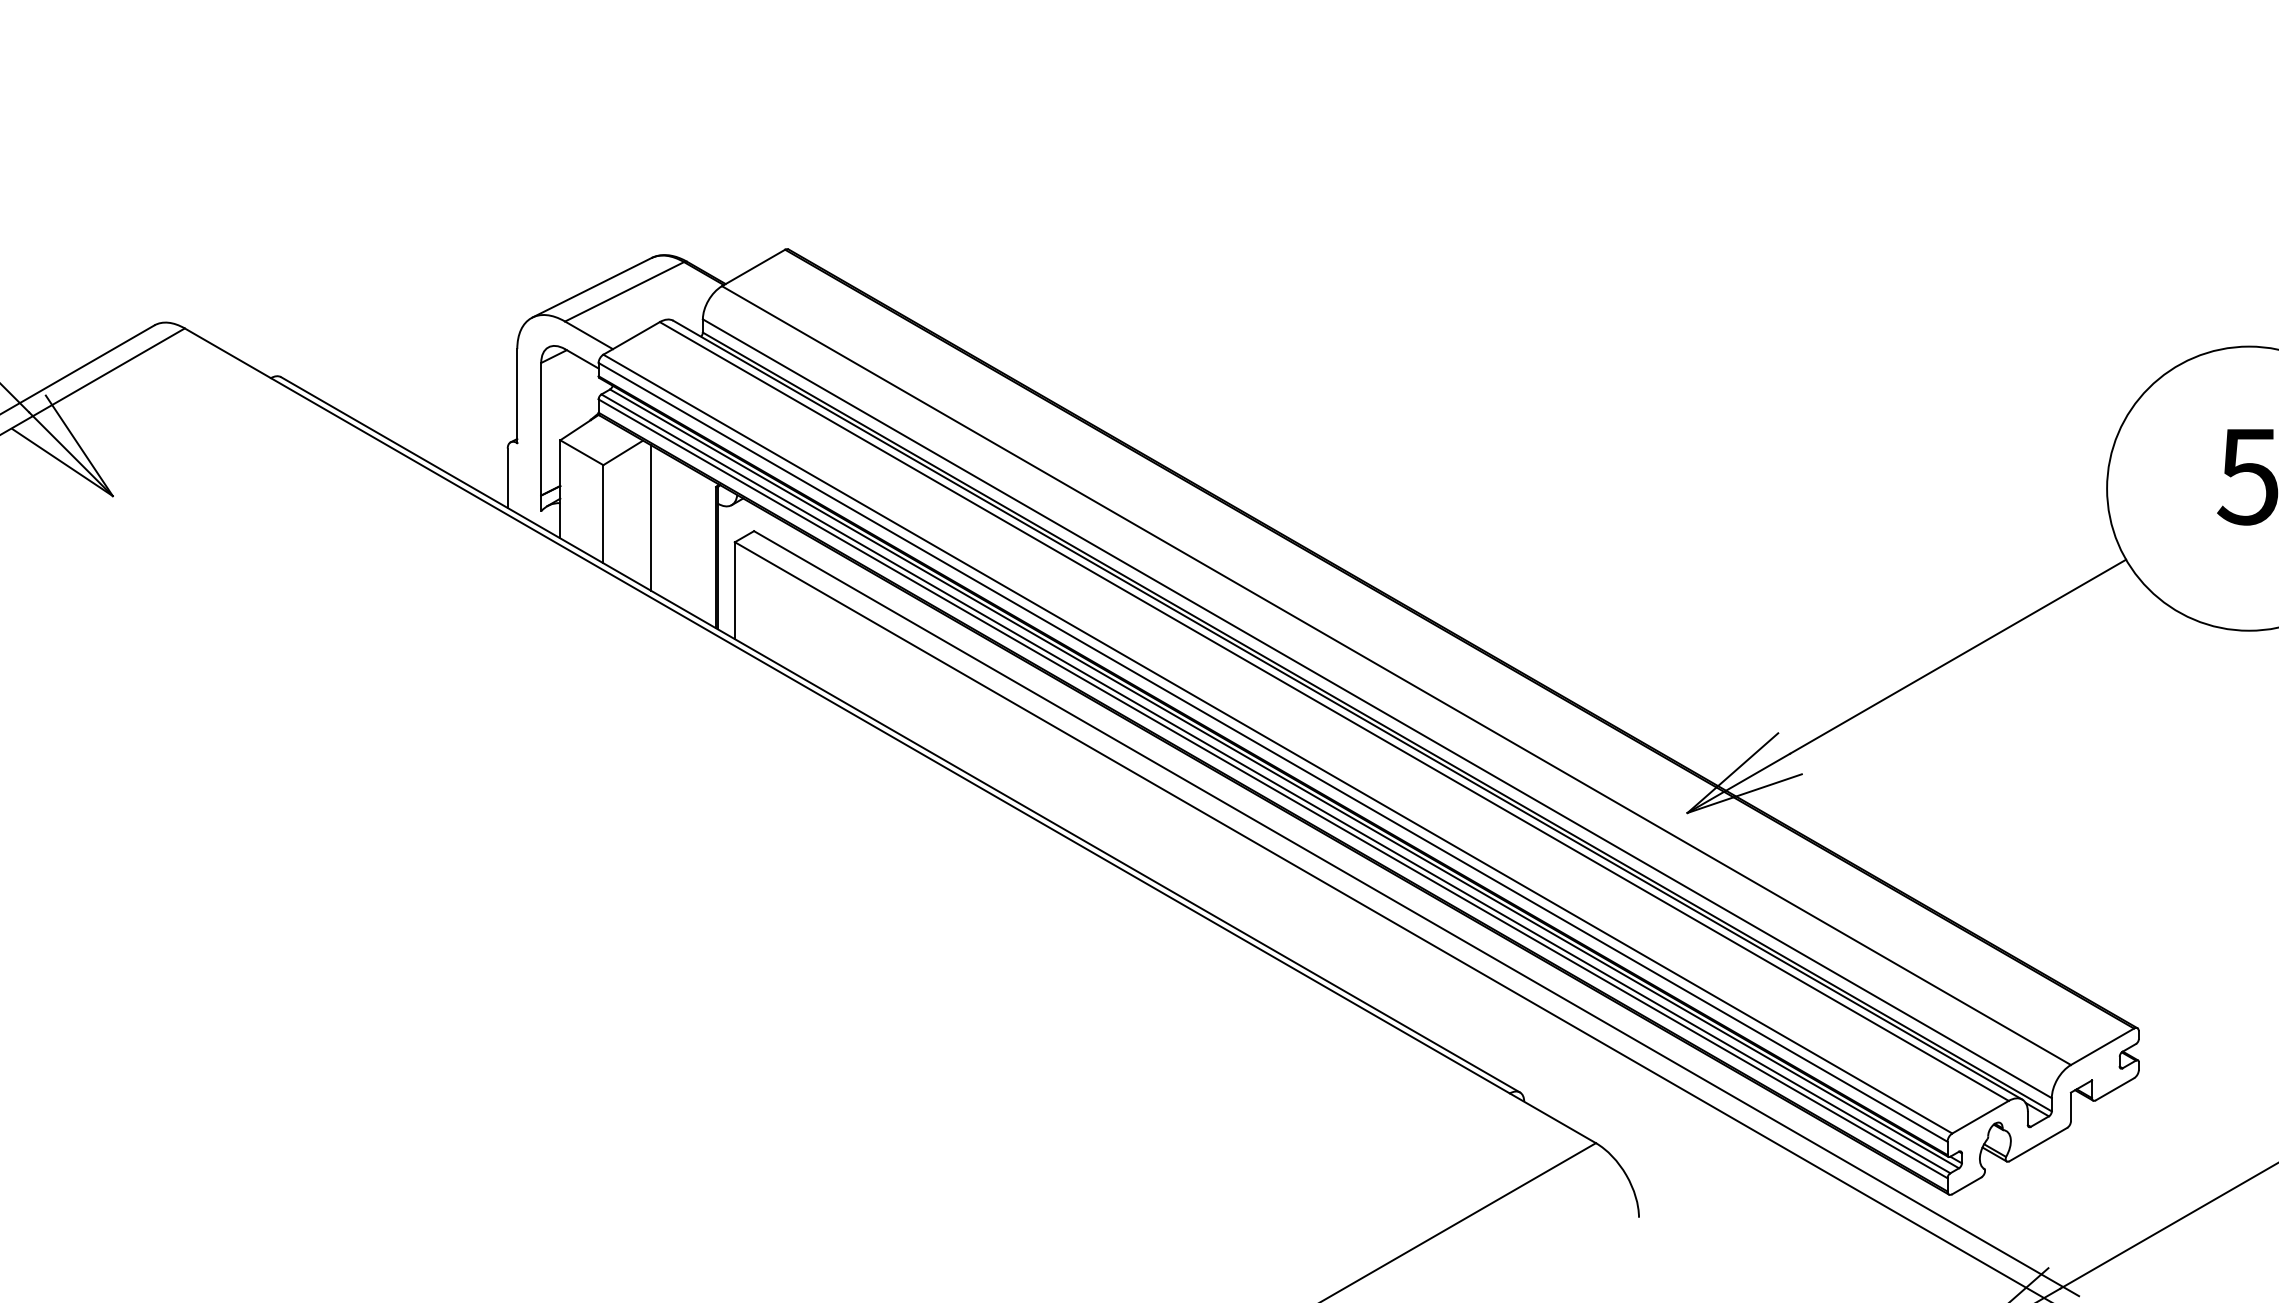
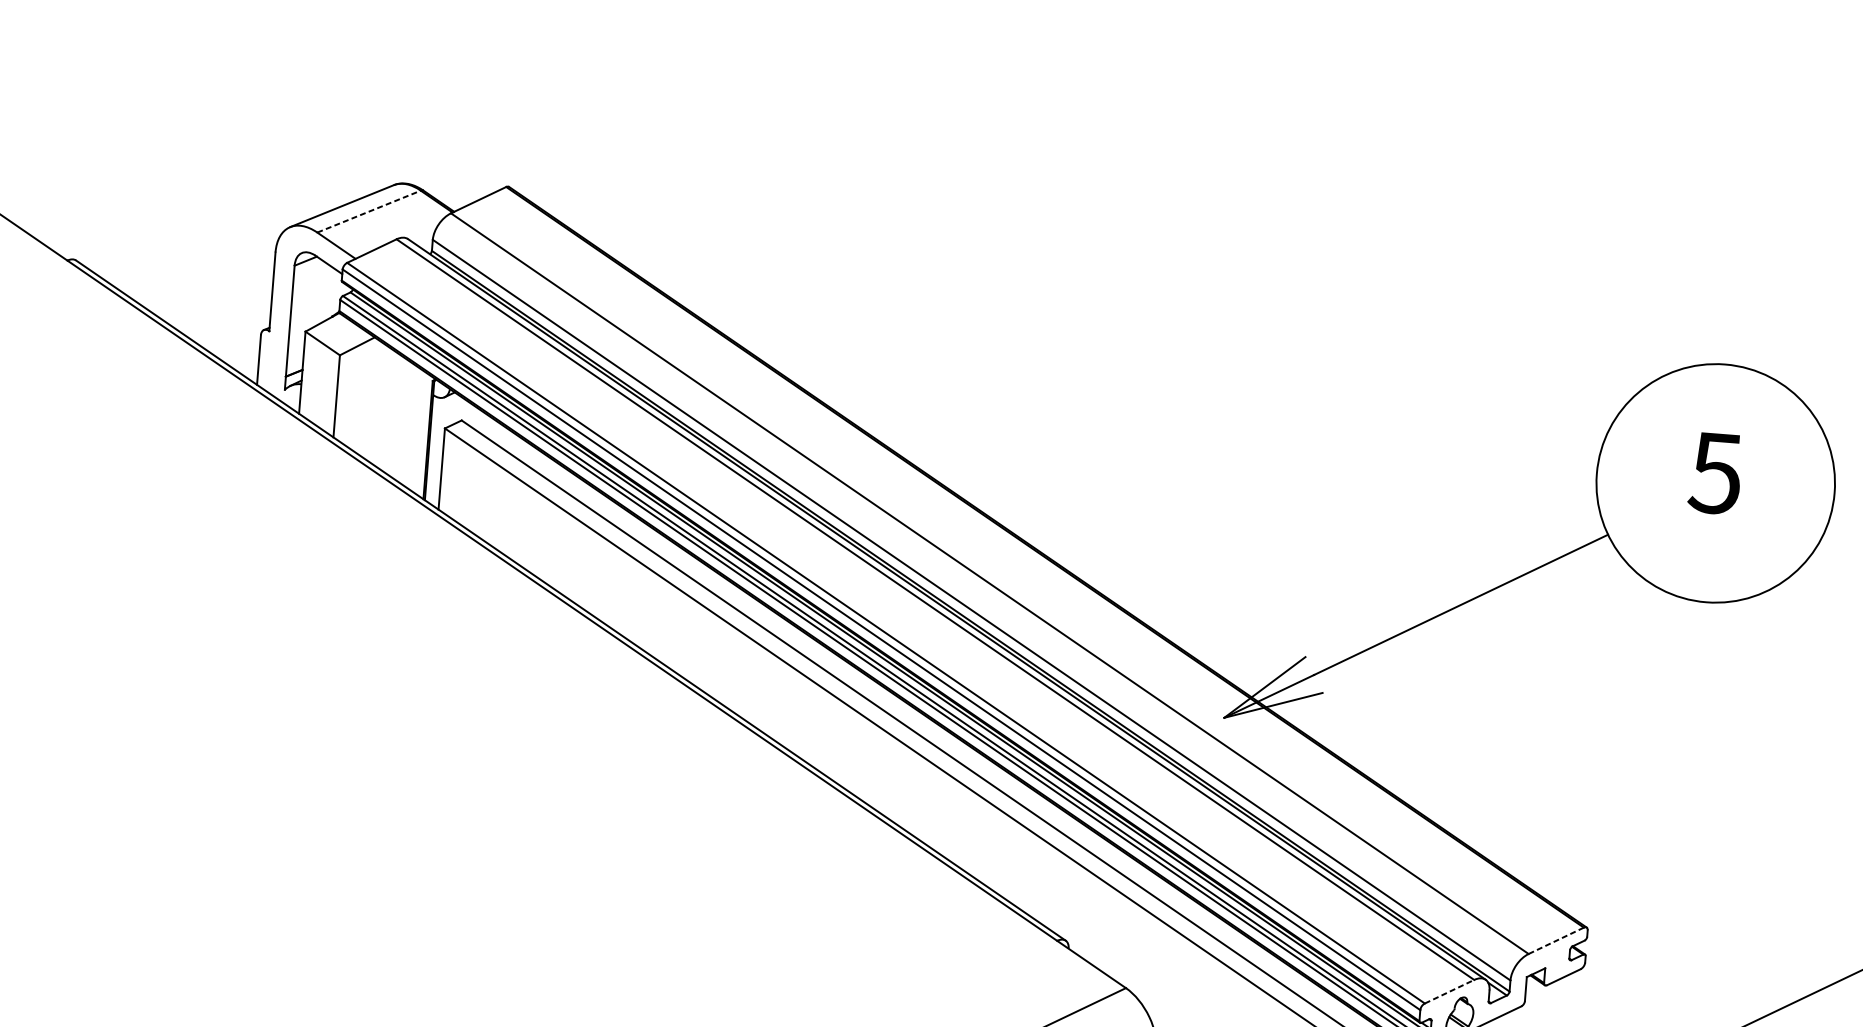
line: (625, 291) -> (369, 211), solid -> dashed
line: (651, 517) -> (376, 402), removed
line: (2102, 1046) -> (1556, 940), solid -> dashed
line: (1980, 1117) -> (1449, 991), solid -> dashed

